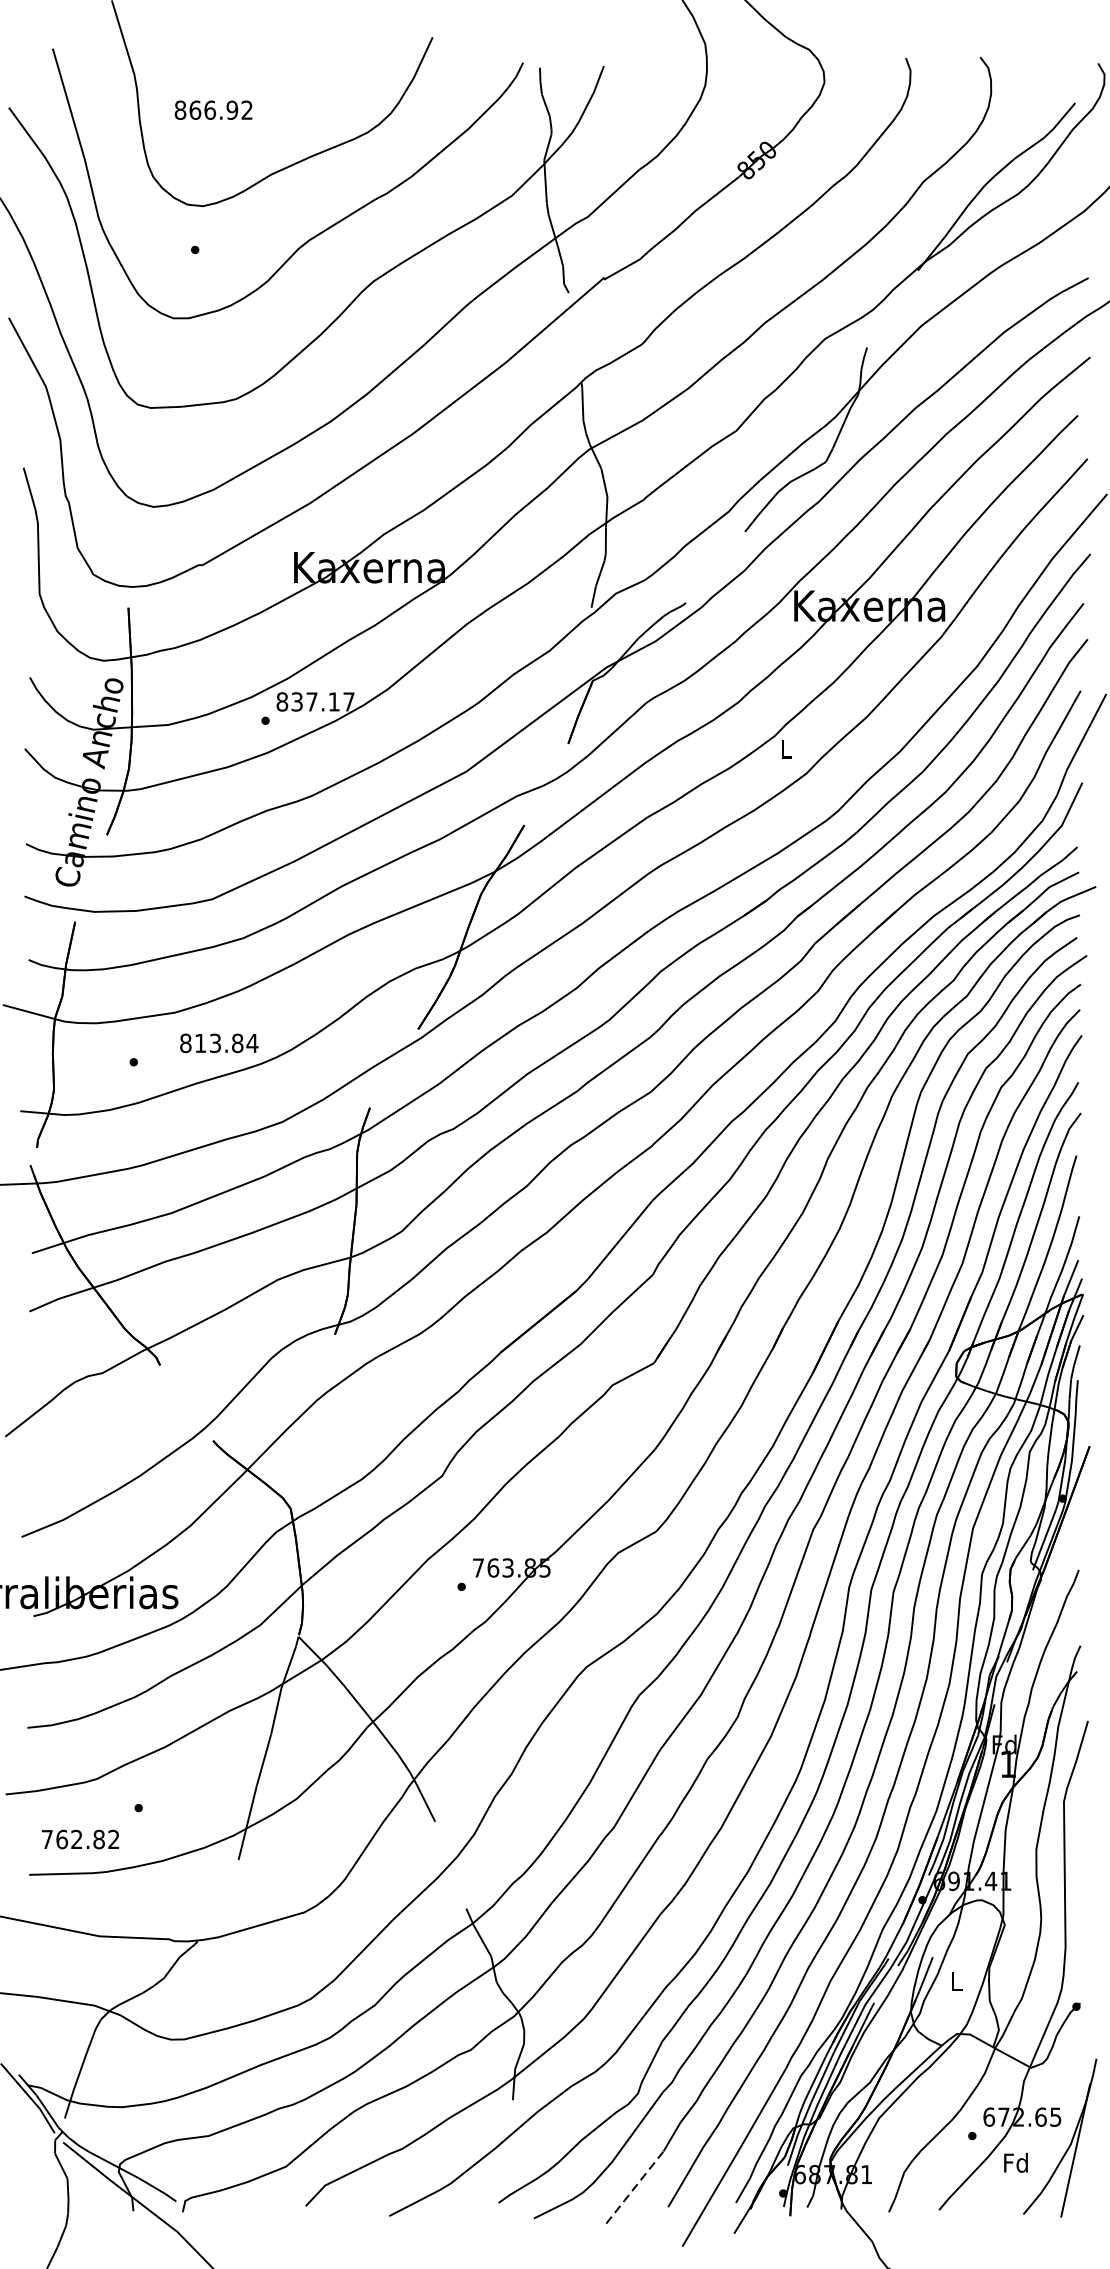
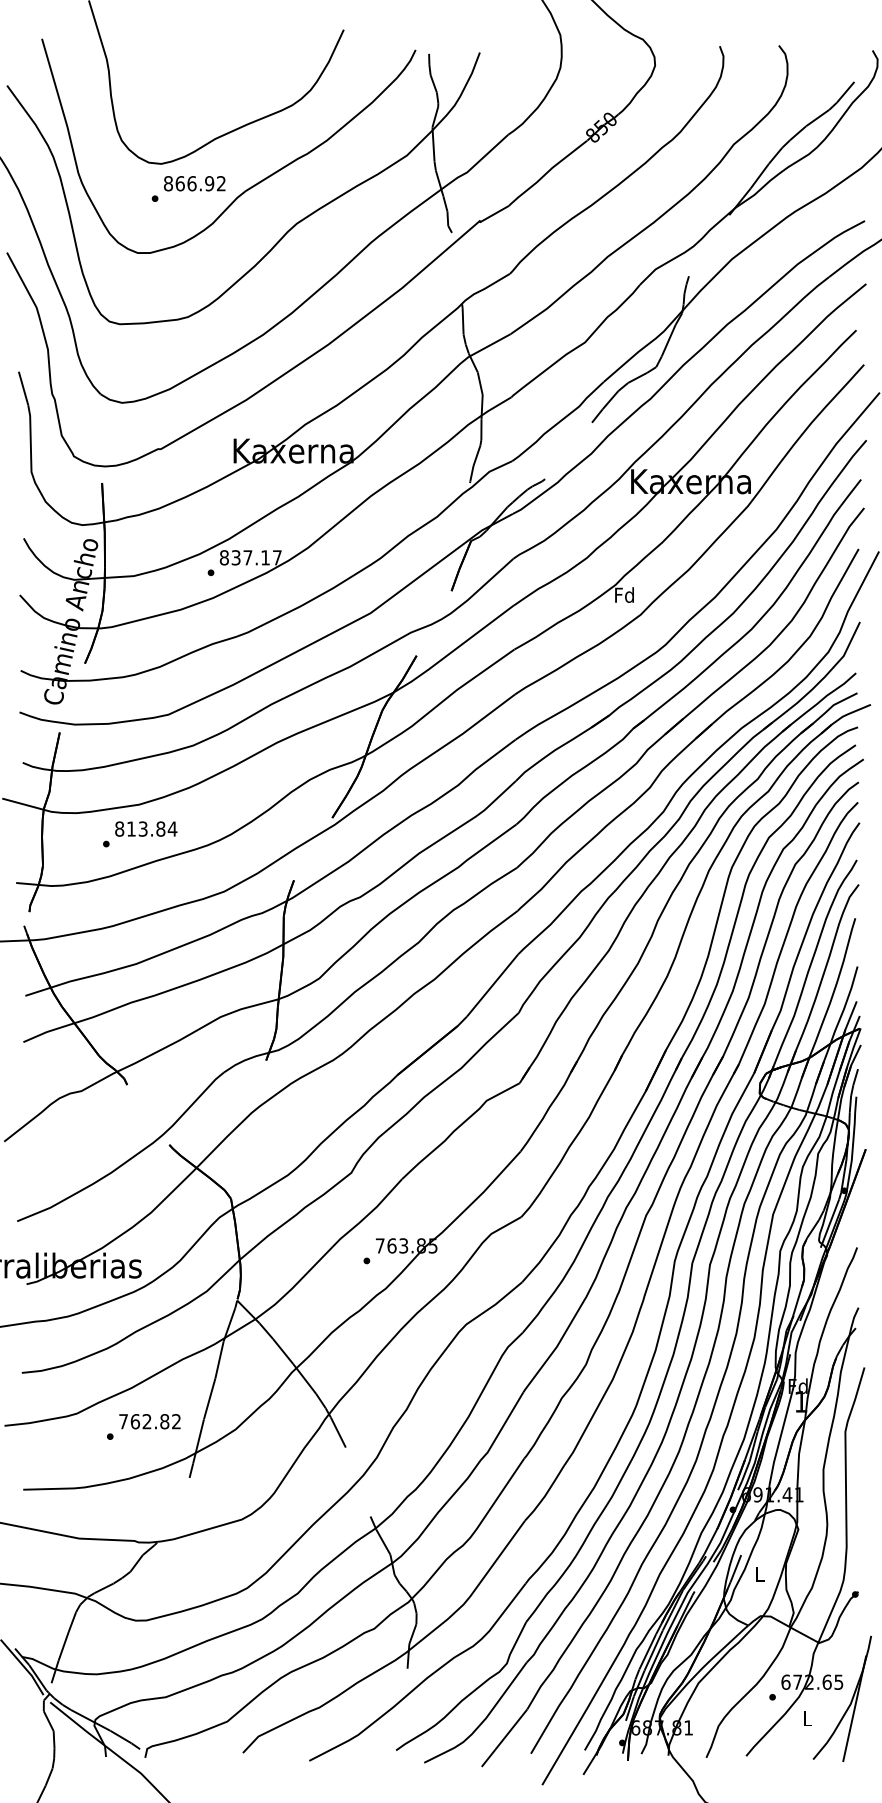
text: (213, 109) -> (194, 183), moved
text: (785, 748) -> (624, 594), L -> Fd
text: (219, 1042) -> (146, 828), moved
text: (79, 1839) -> (149, 1421), moved
text: (1015, 2162) -> (806, 1718), Fd -> L
line: (634, 2187) -> (504, 1738), dashed -> solid

